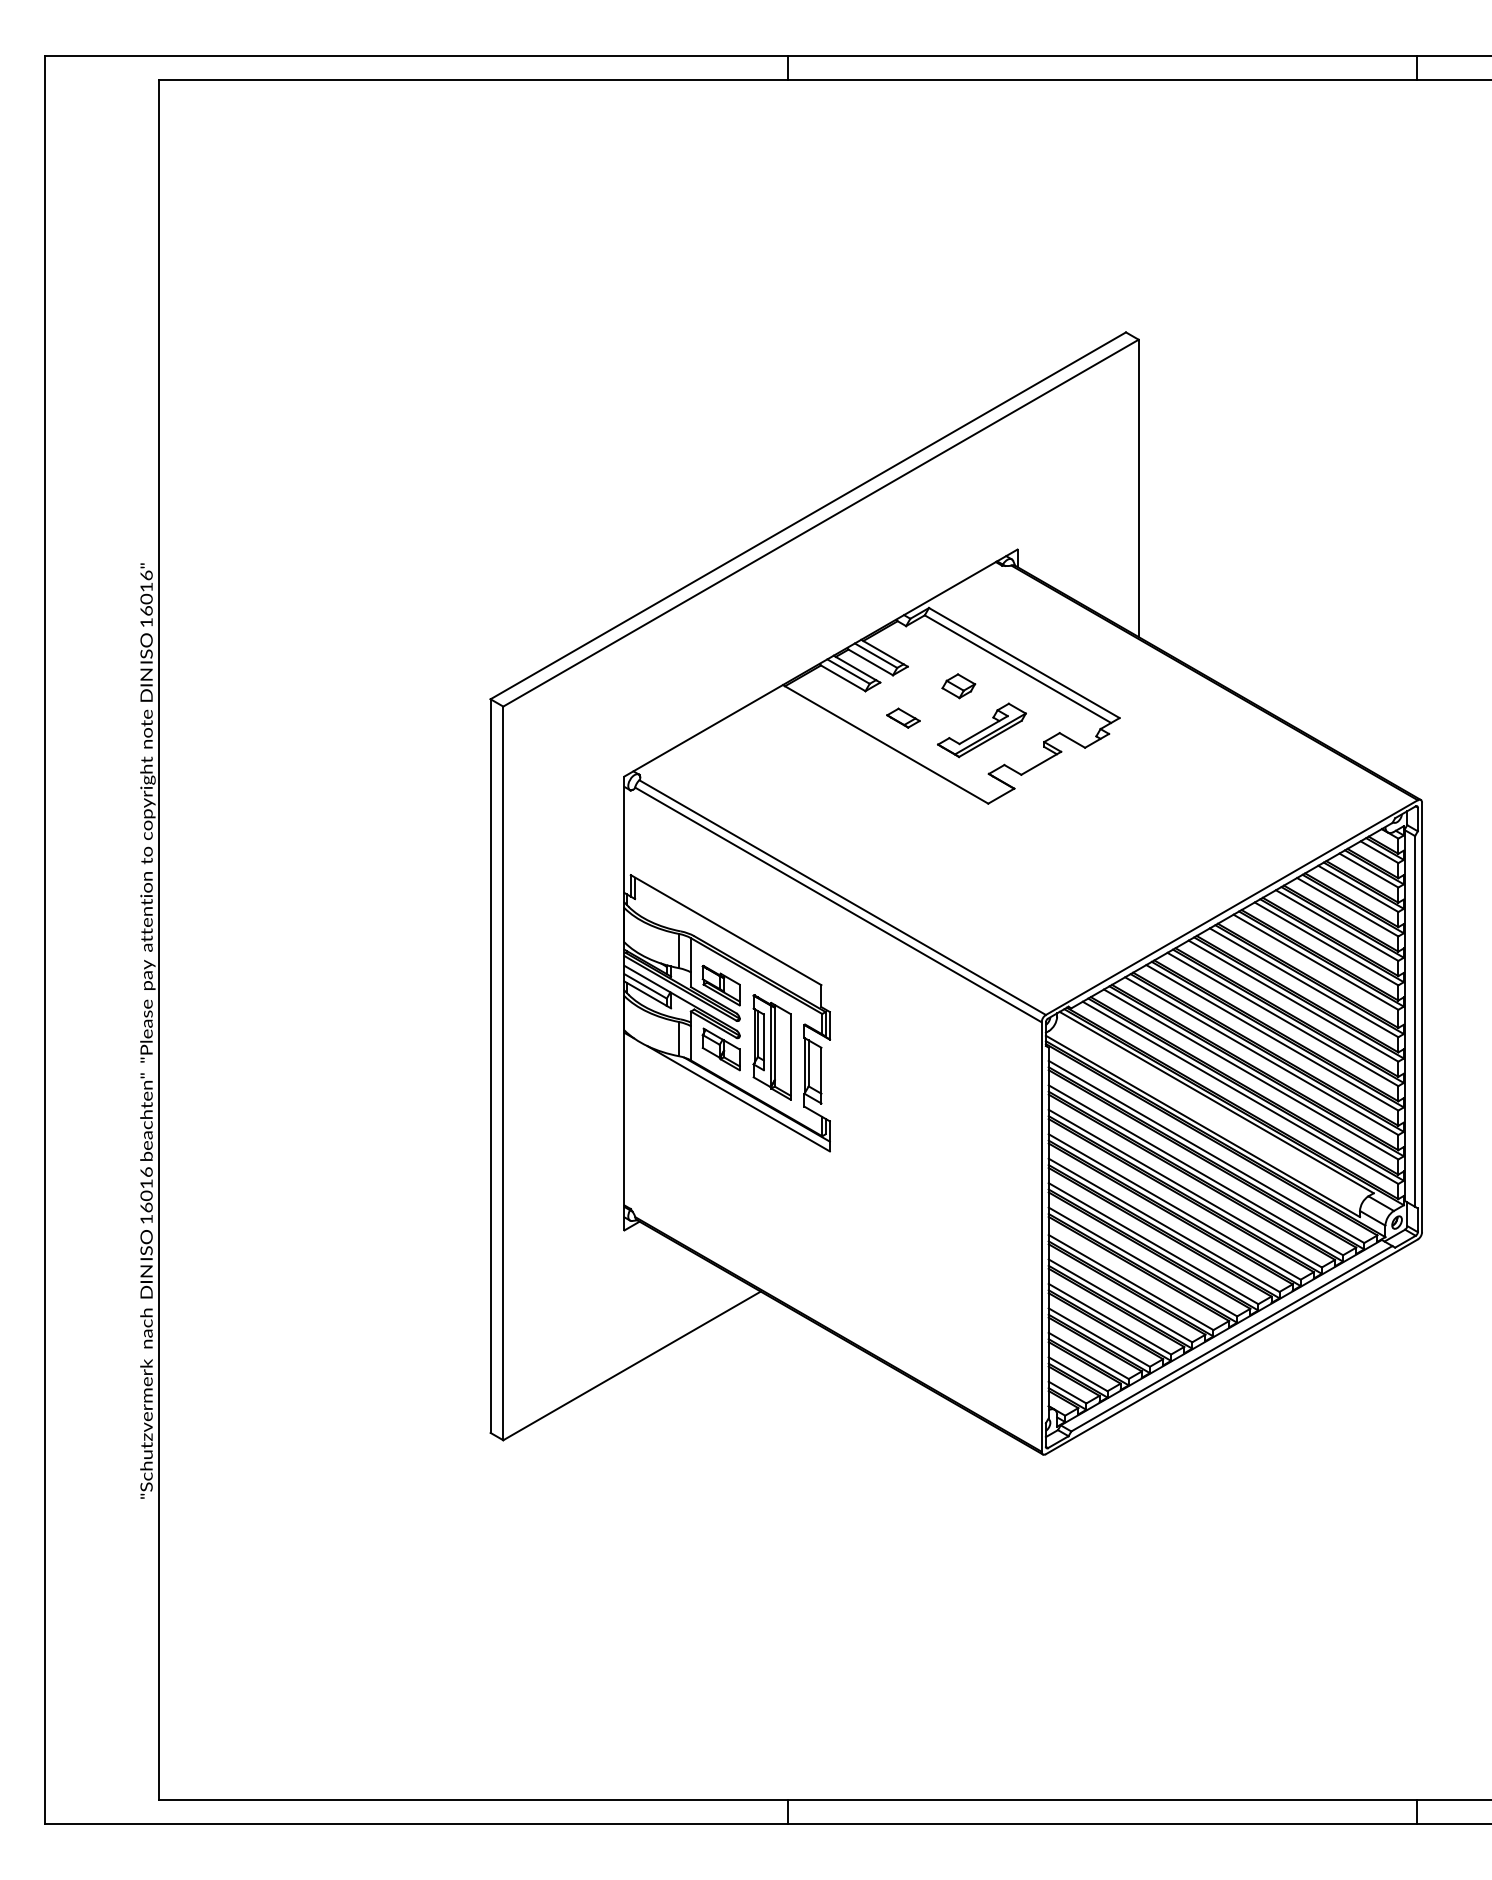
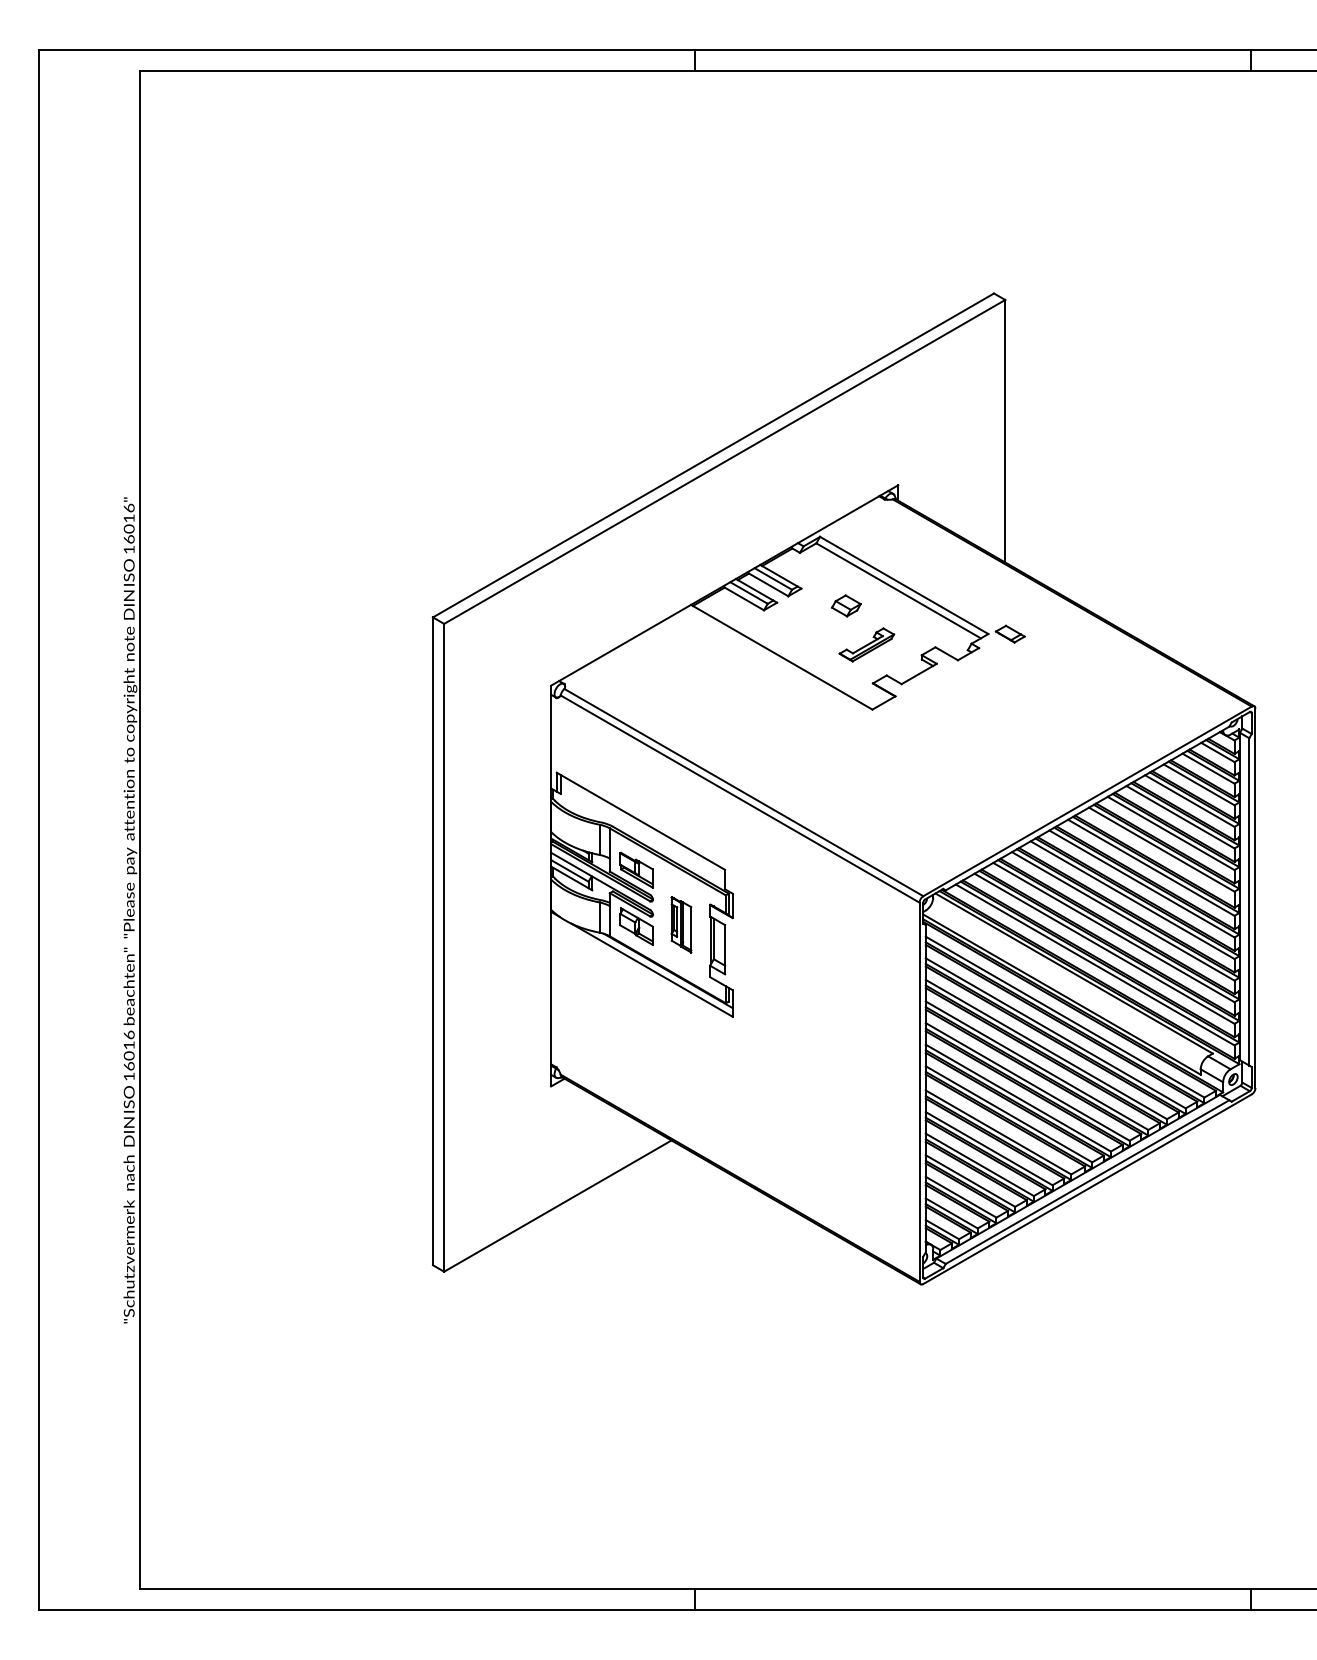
part: (903, 717) -> (1010, 633), moved
part: (981, 730) -> (866, 645), size x0.7
part: (771, 1047) -> (681, 924), size x0.6

